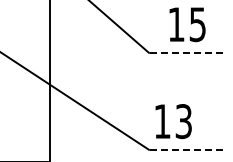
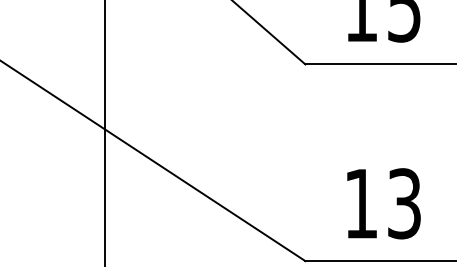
line: (185, 52) -> (379, 63), dashed -> solid
text: (173, 121) -> (383, 203), moved
line: (185, 149) -> (379, 260), dashed -> solid

